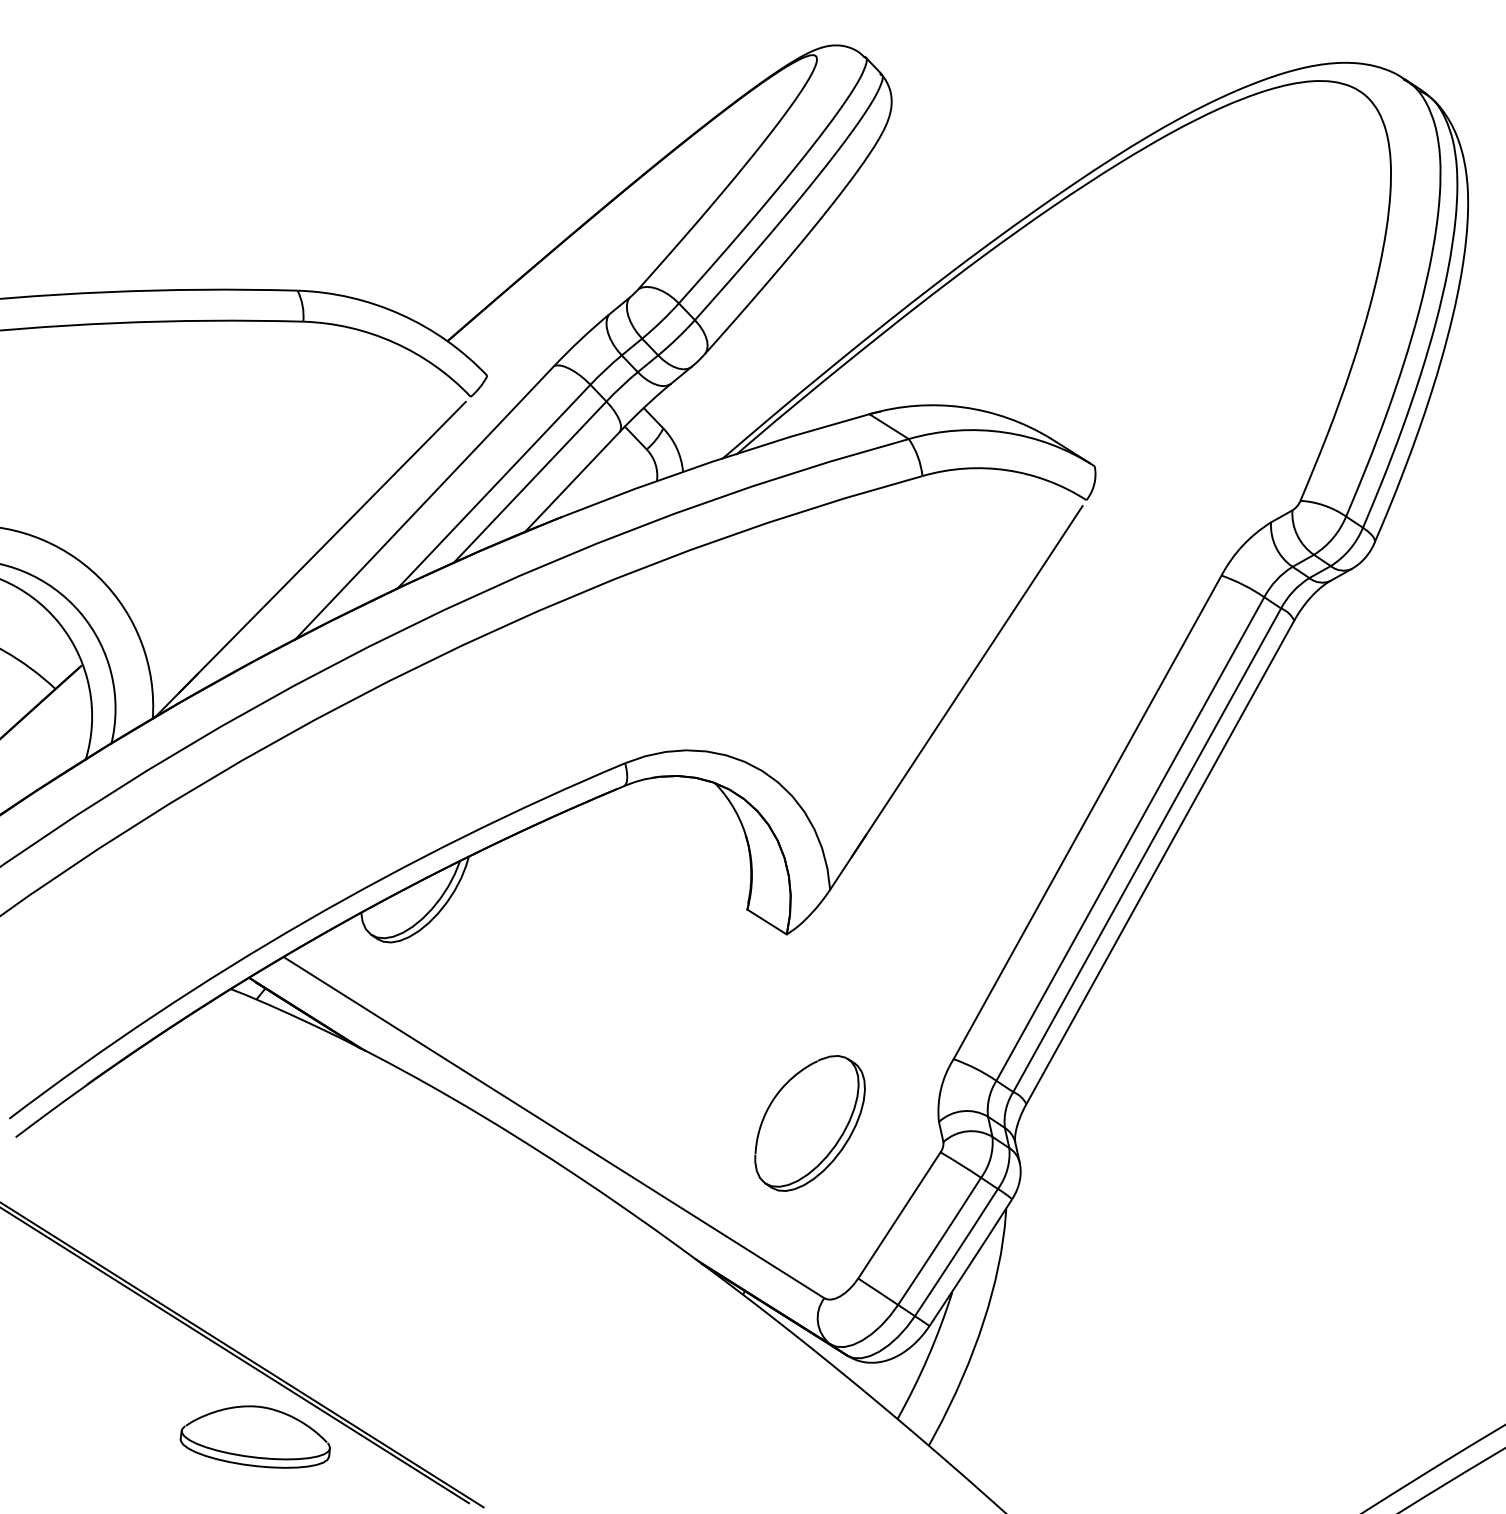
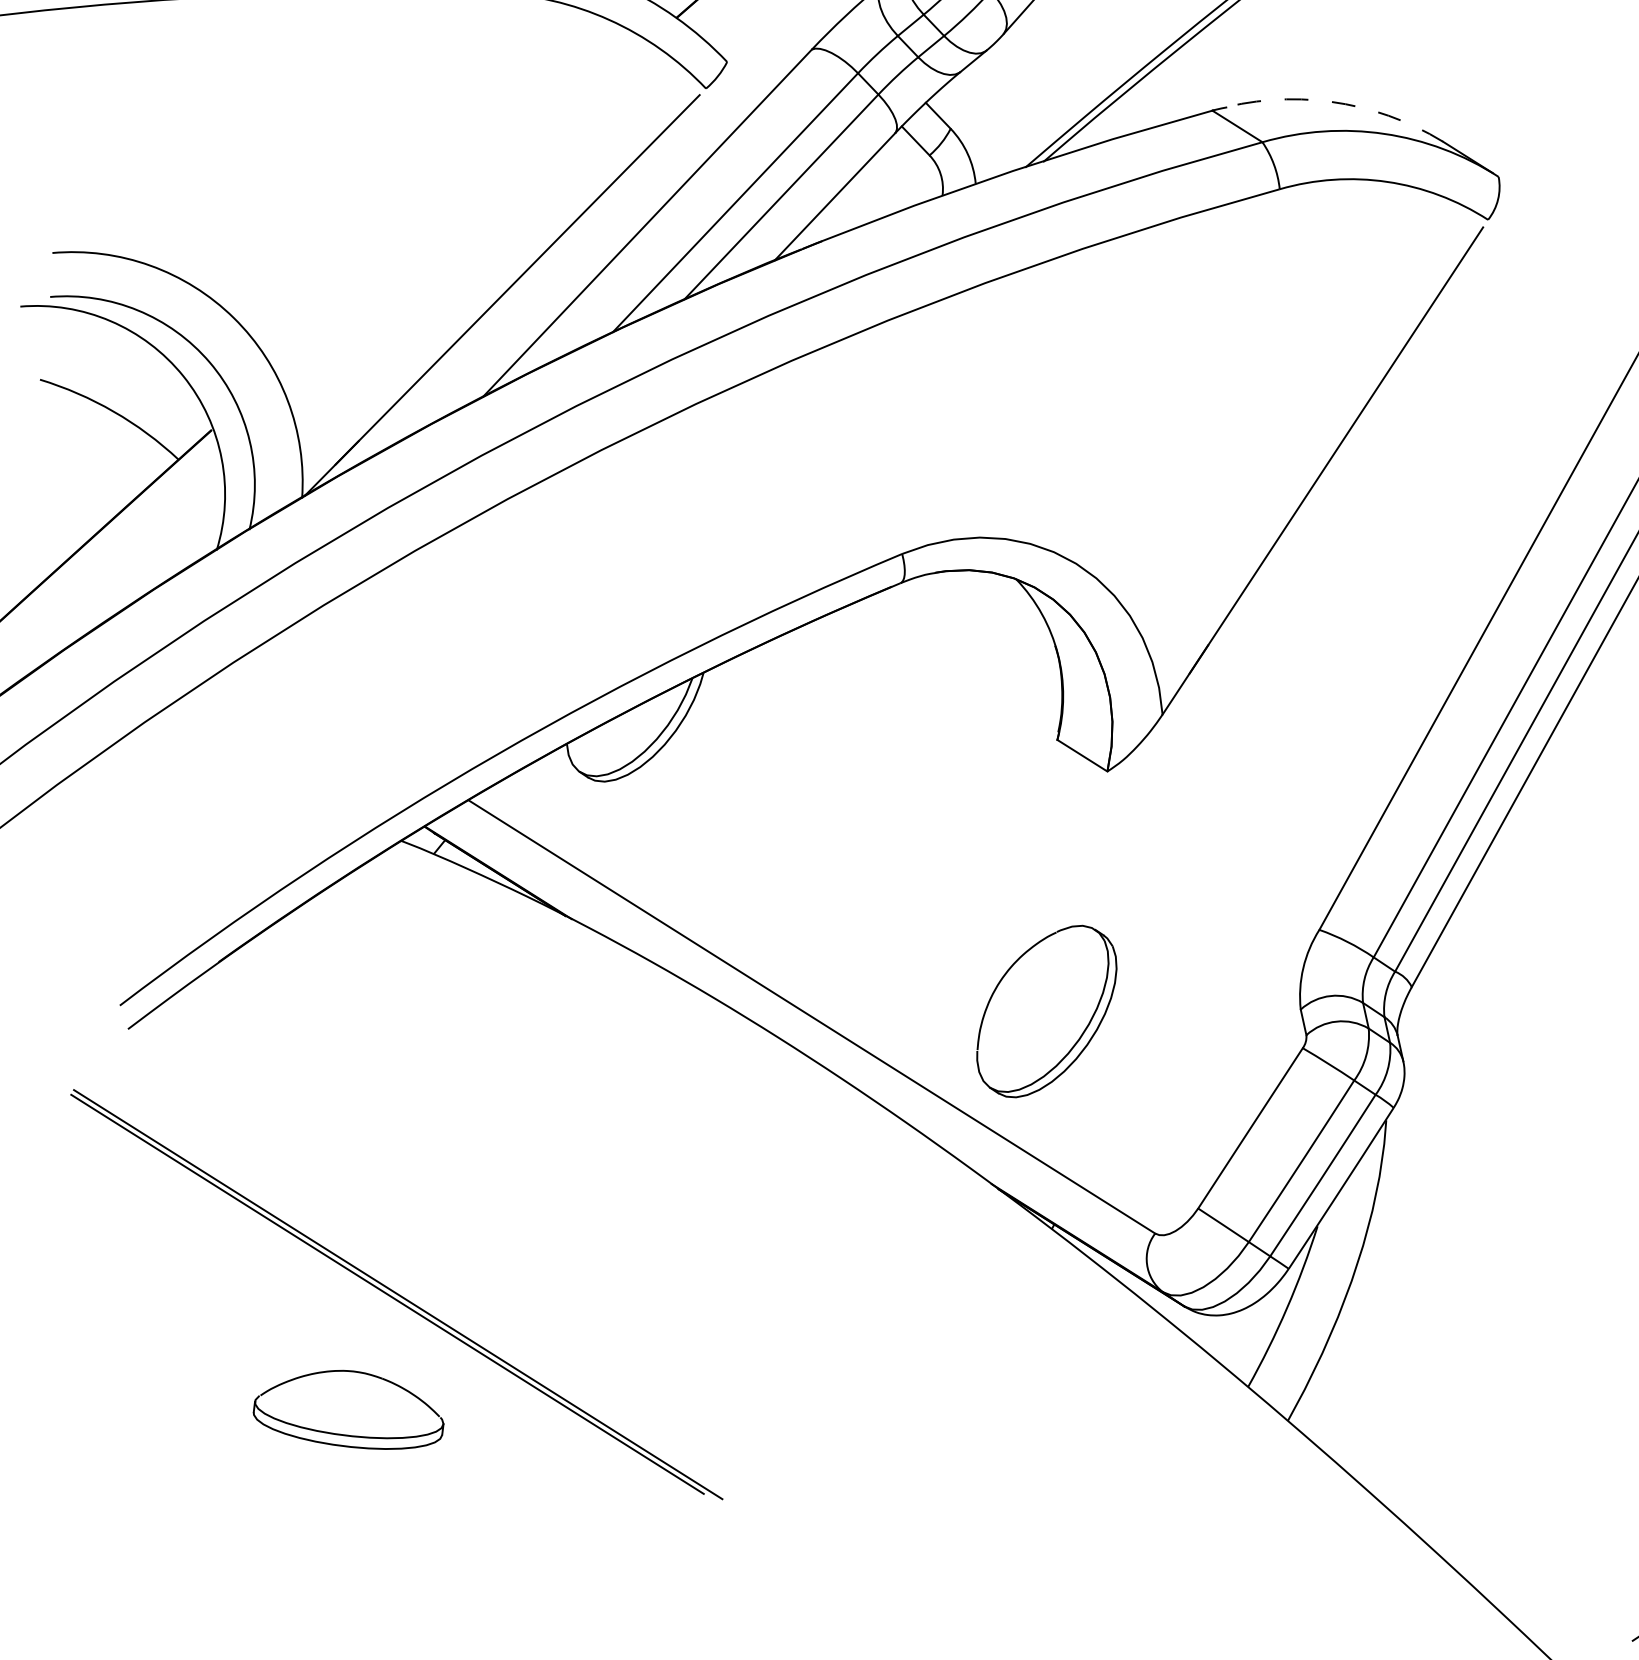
arc: (962, 407) -> (1330, 102), solid -> dashed
part: (809, 1123) -> (1046, 1011), moved
part: (254, 1436) -> (347, 1409), moved

